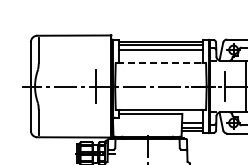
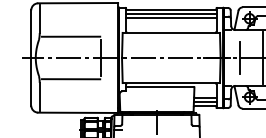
line: (160, 63) -> (170, 33), dashed -> solid
line: (67, 66) -> (70, 36), added
line: (67, 106) -> (70, 79), added

